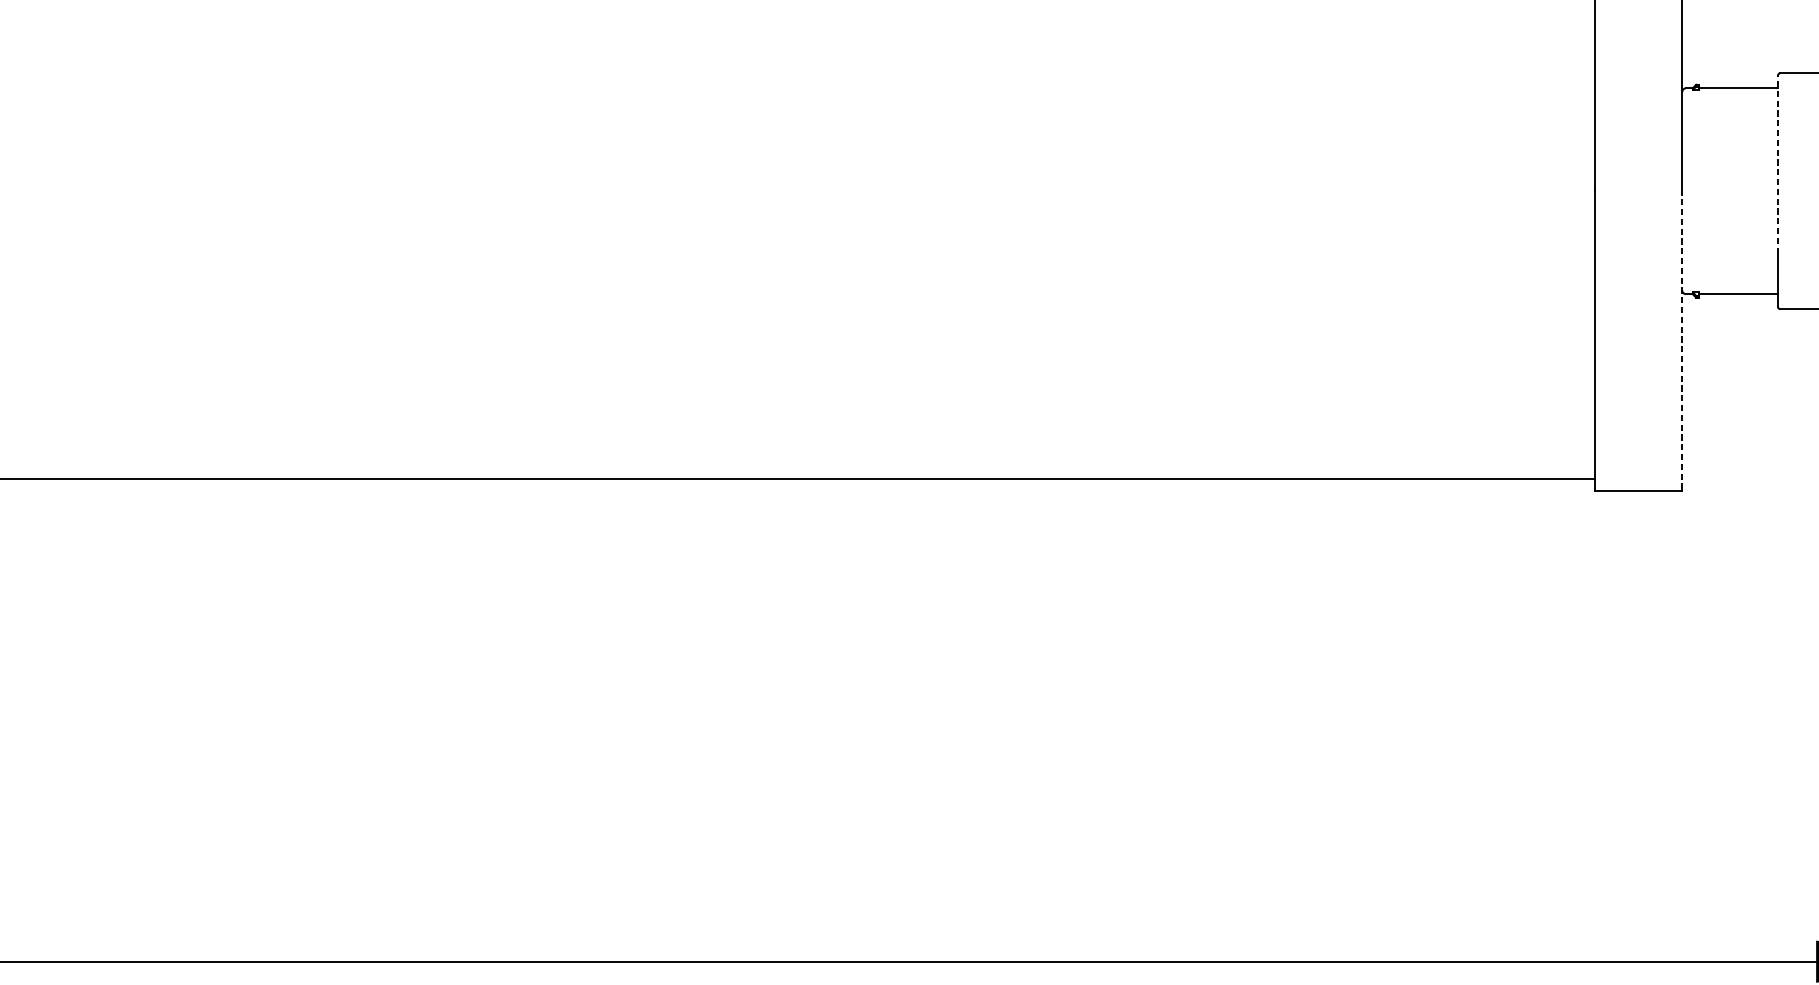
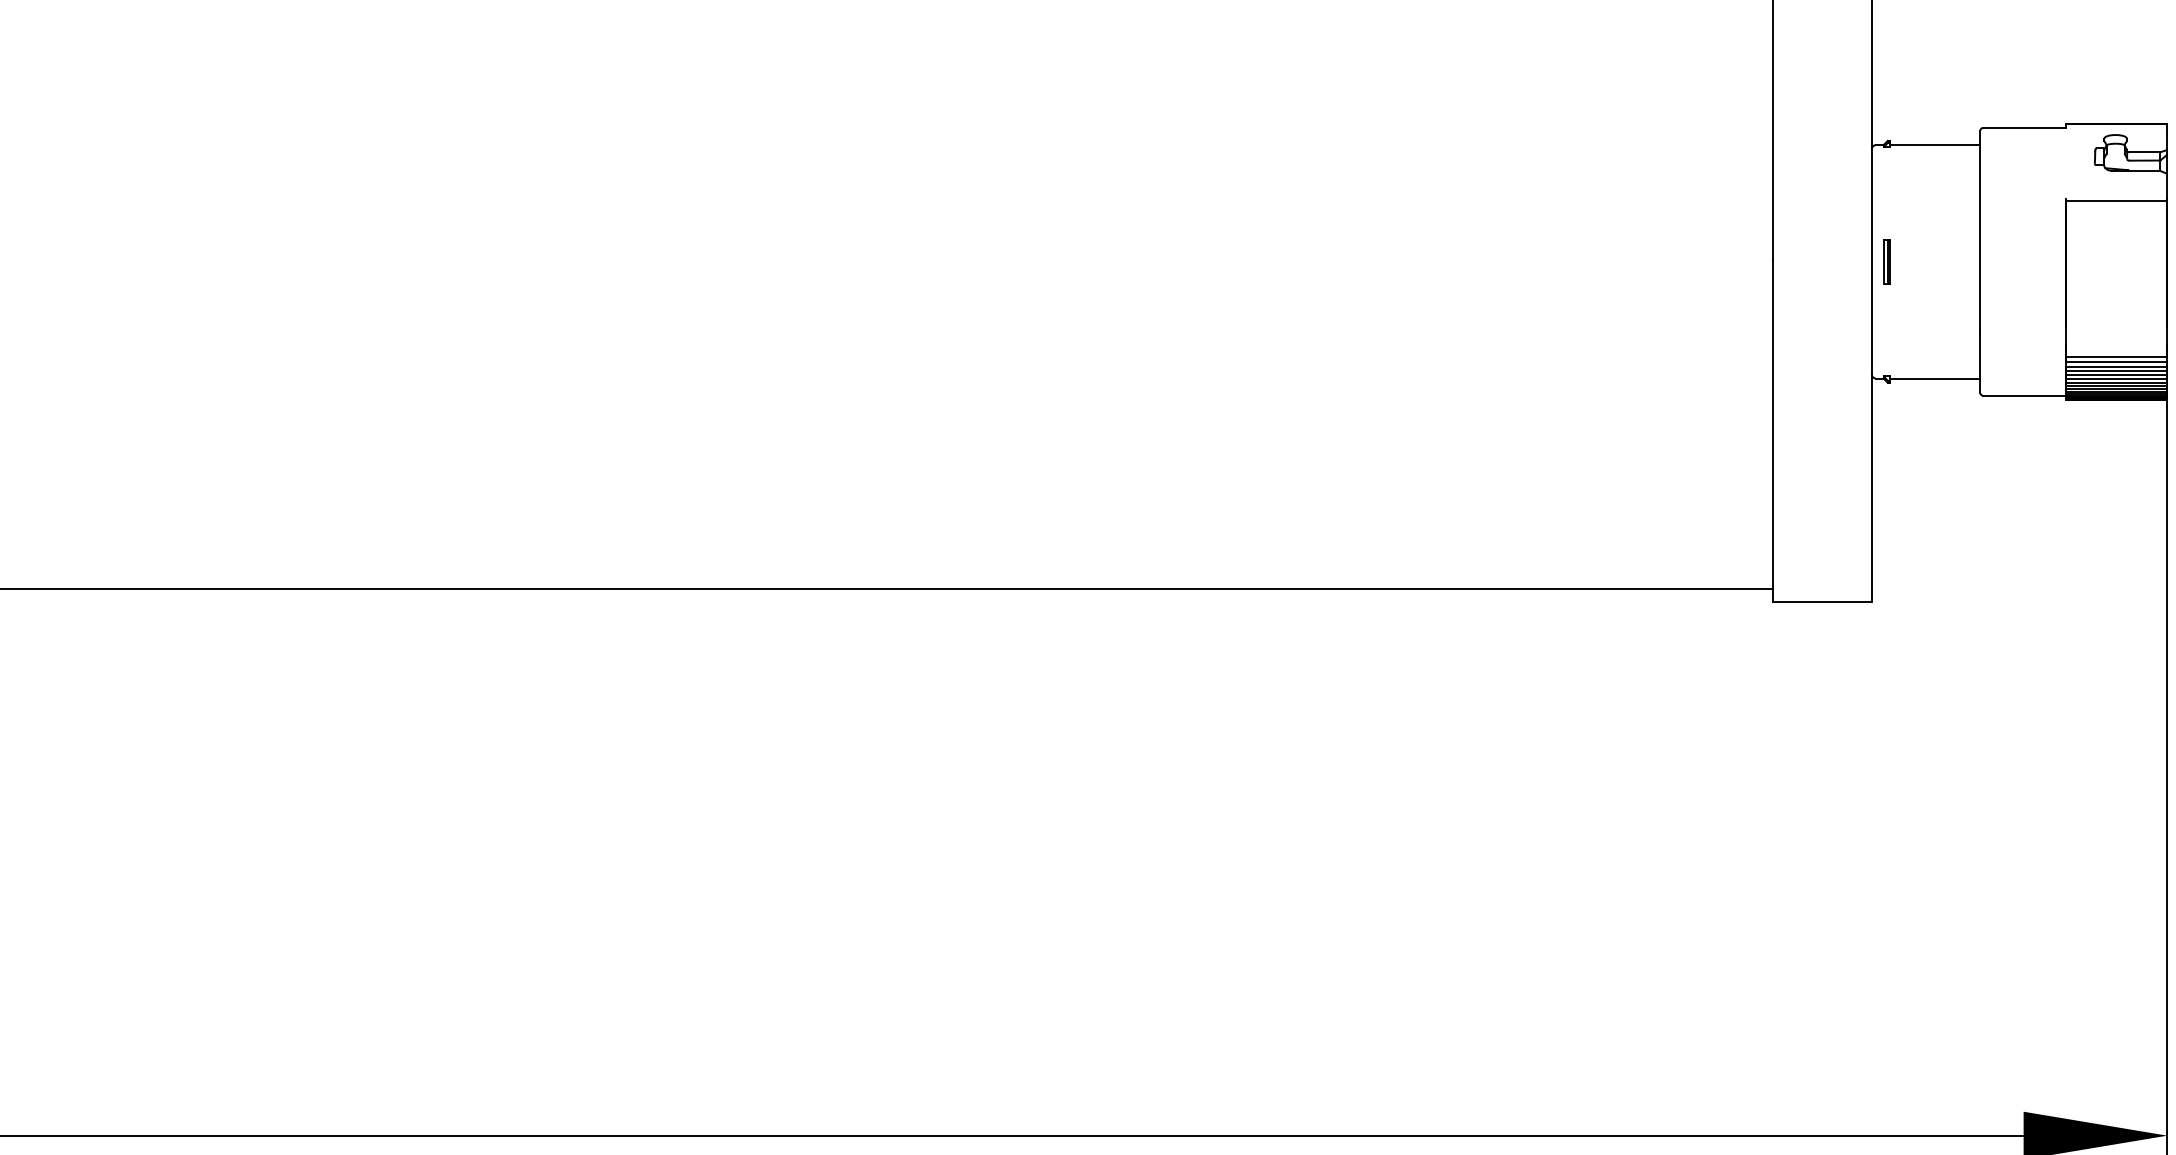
line: (1778, 164) -> (1980, 231), dashed -> solid
part: (1695, 190) -> (1886, 261), added
line: (1682, 339) -> (1871, 429), dashed -> solid

